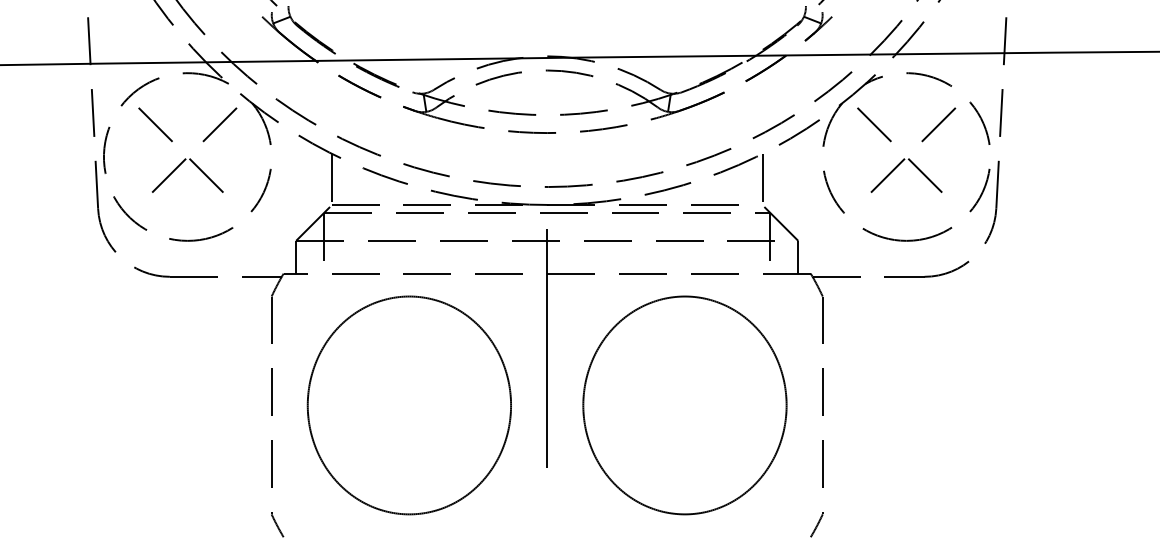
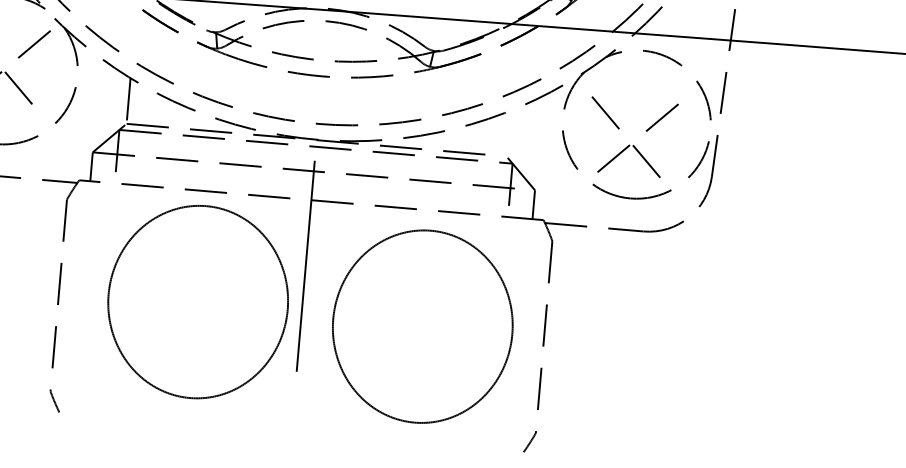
part: (904, 158) -> (629, 144), moved
line: (762, 179) -> (508, 133), removed
part: (408, 405) -> (197, 302), moved

